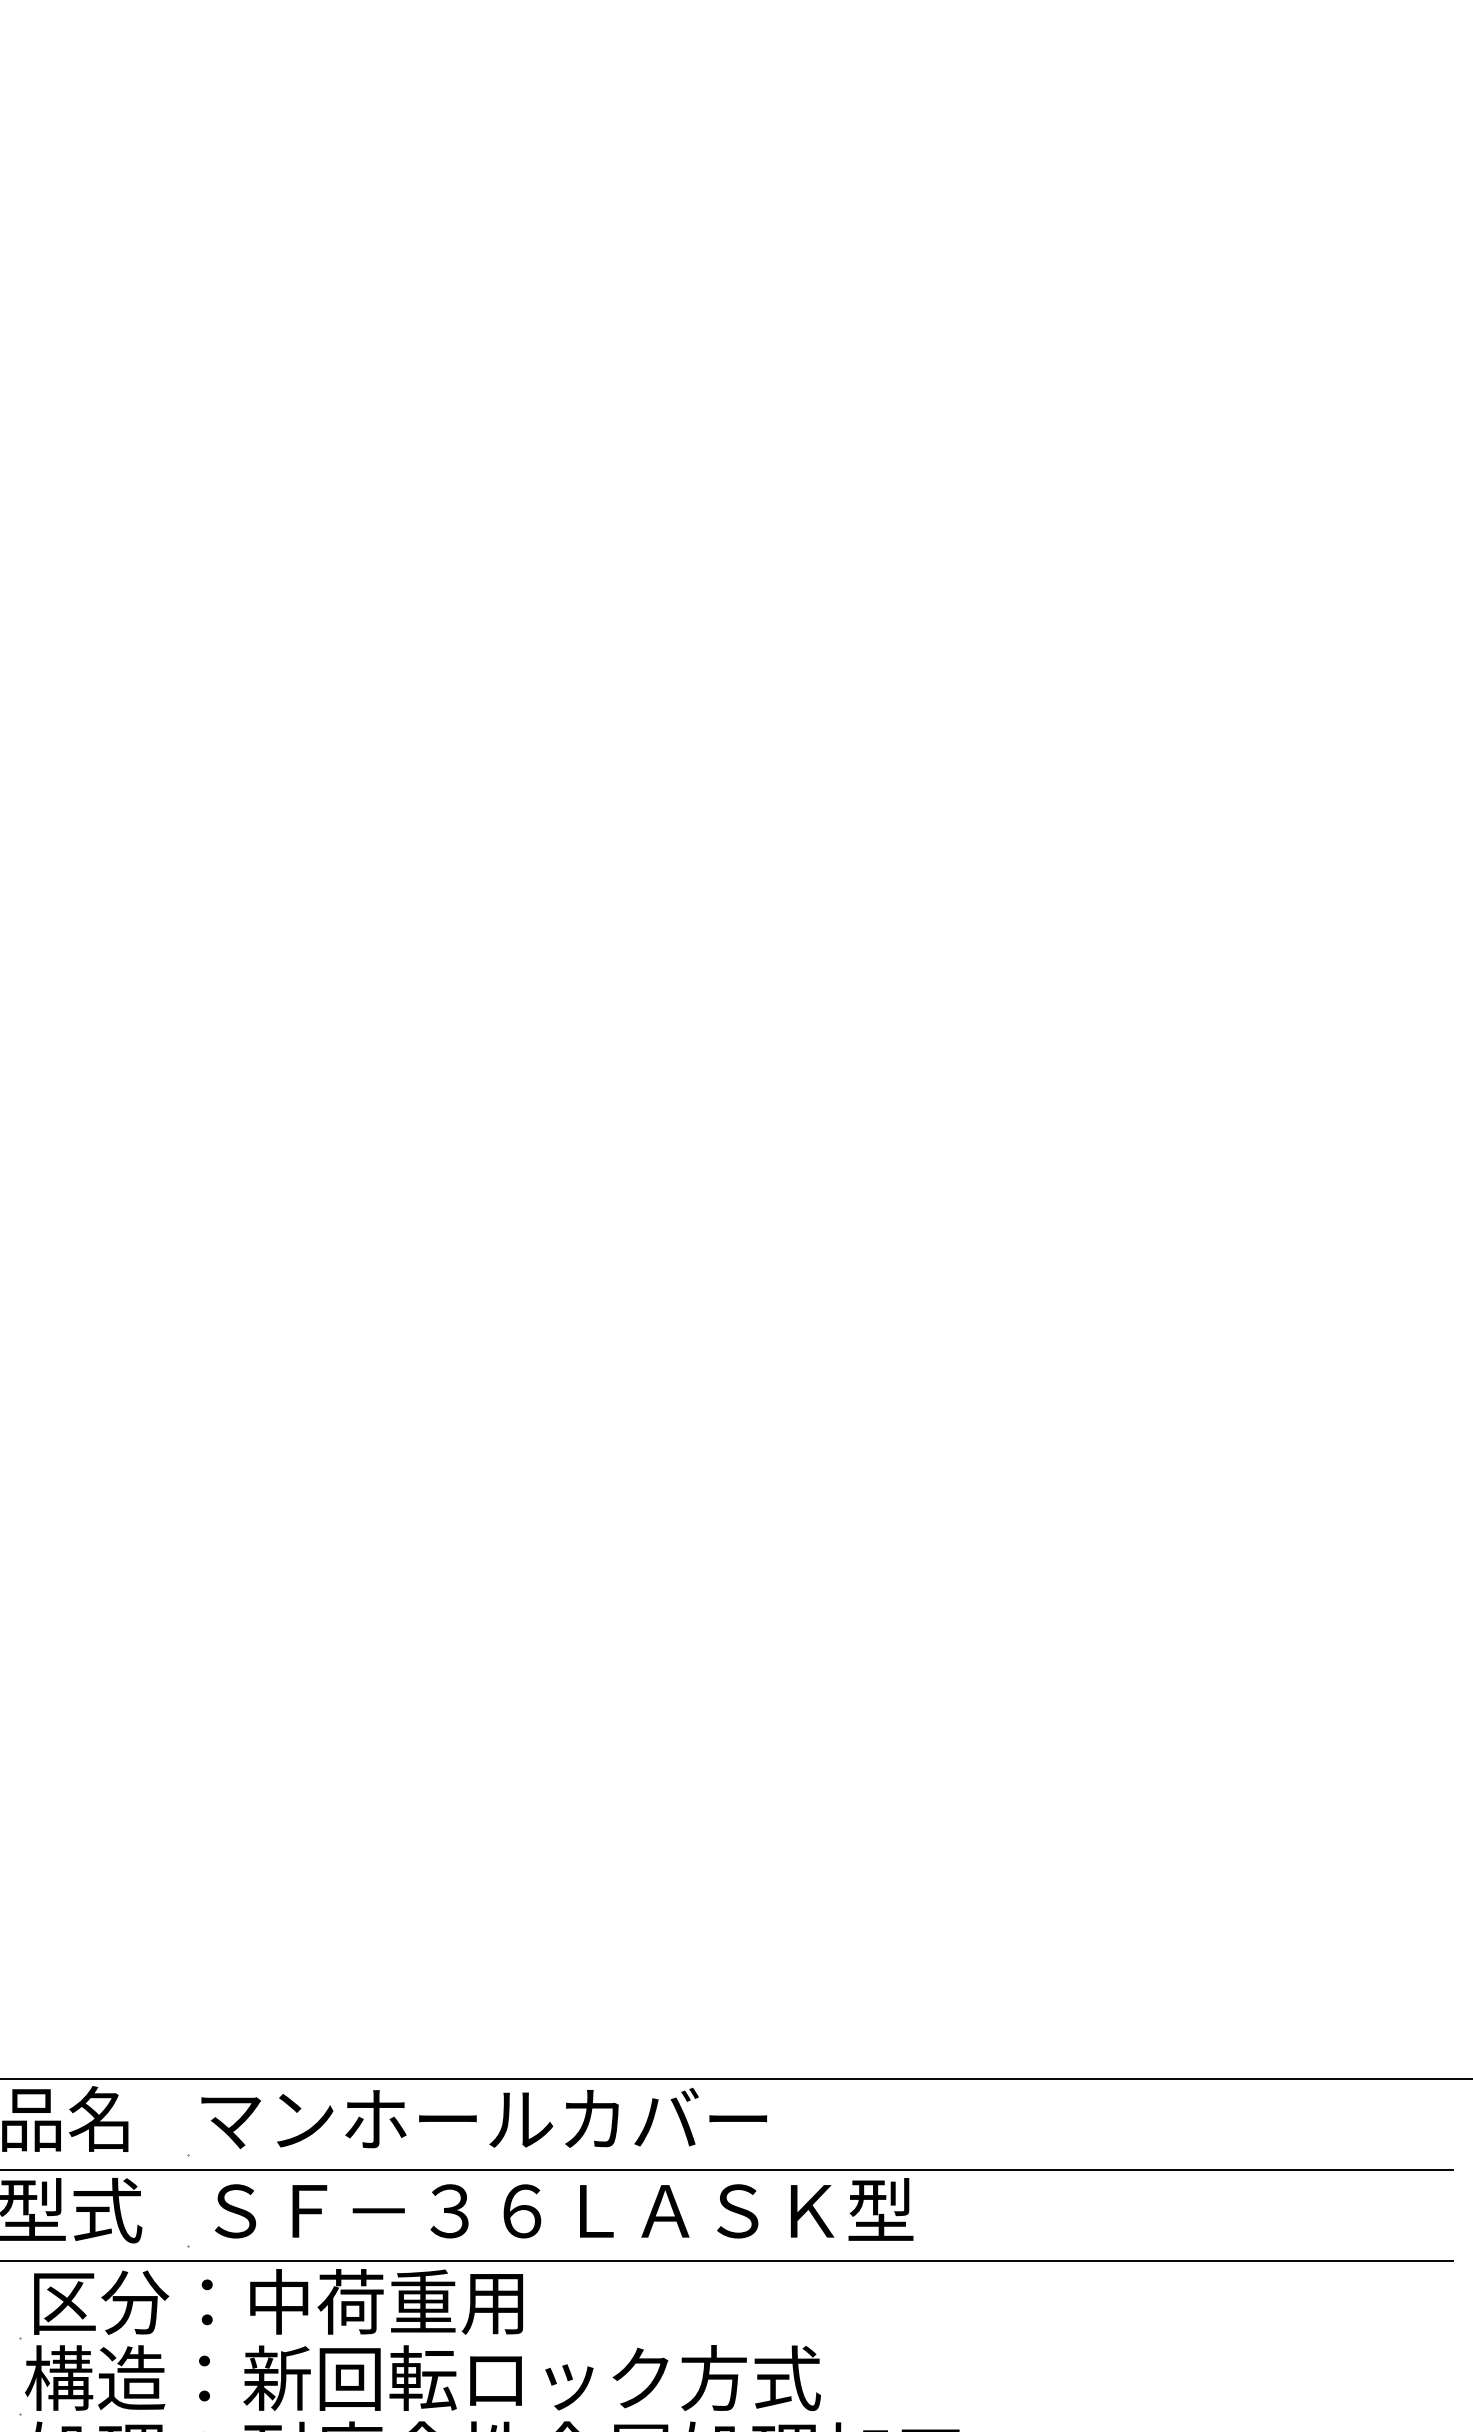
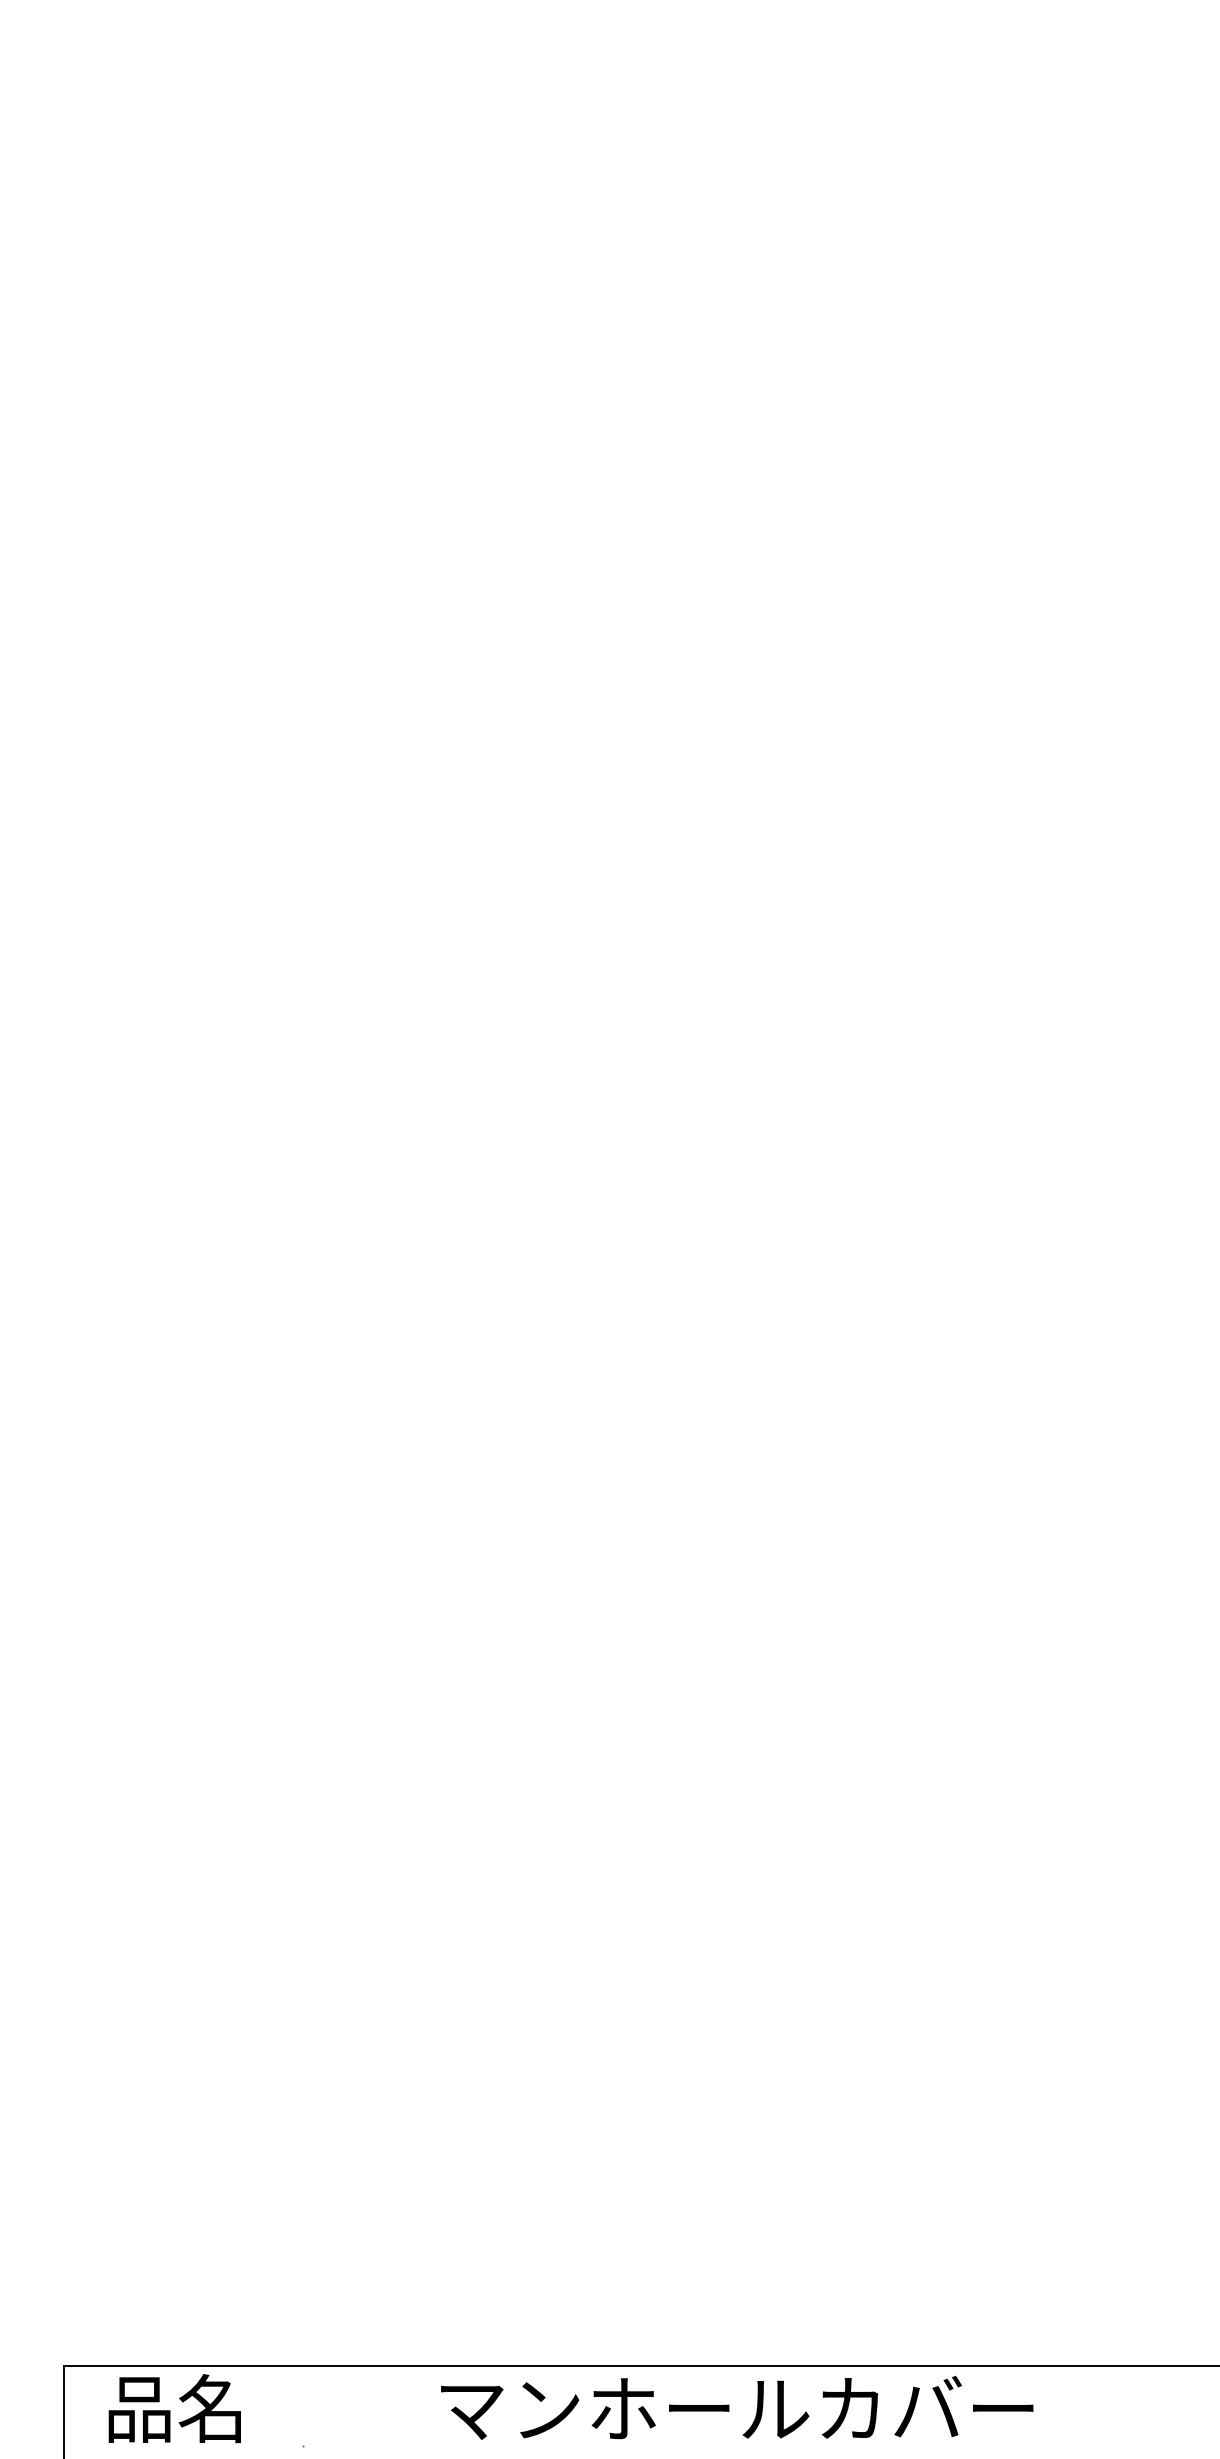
text: (483, 2118) -> (736, 2407), moved

